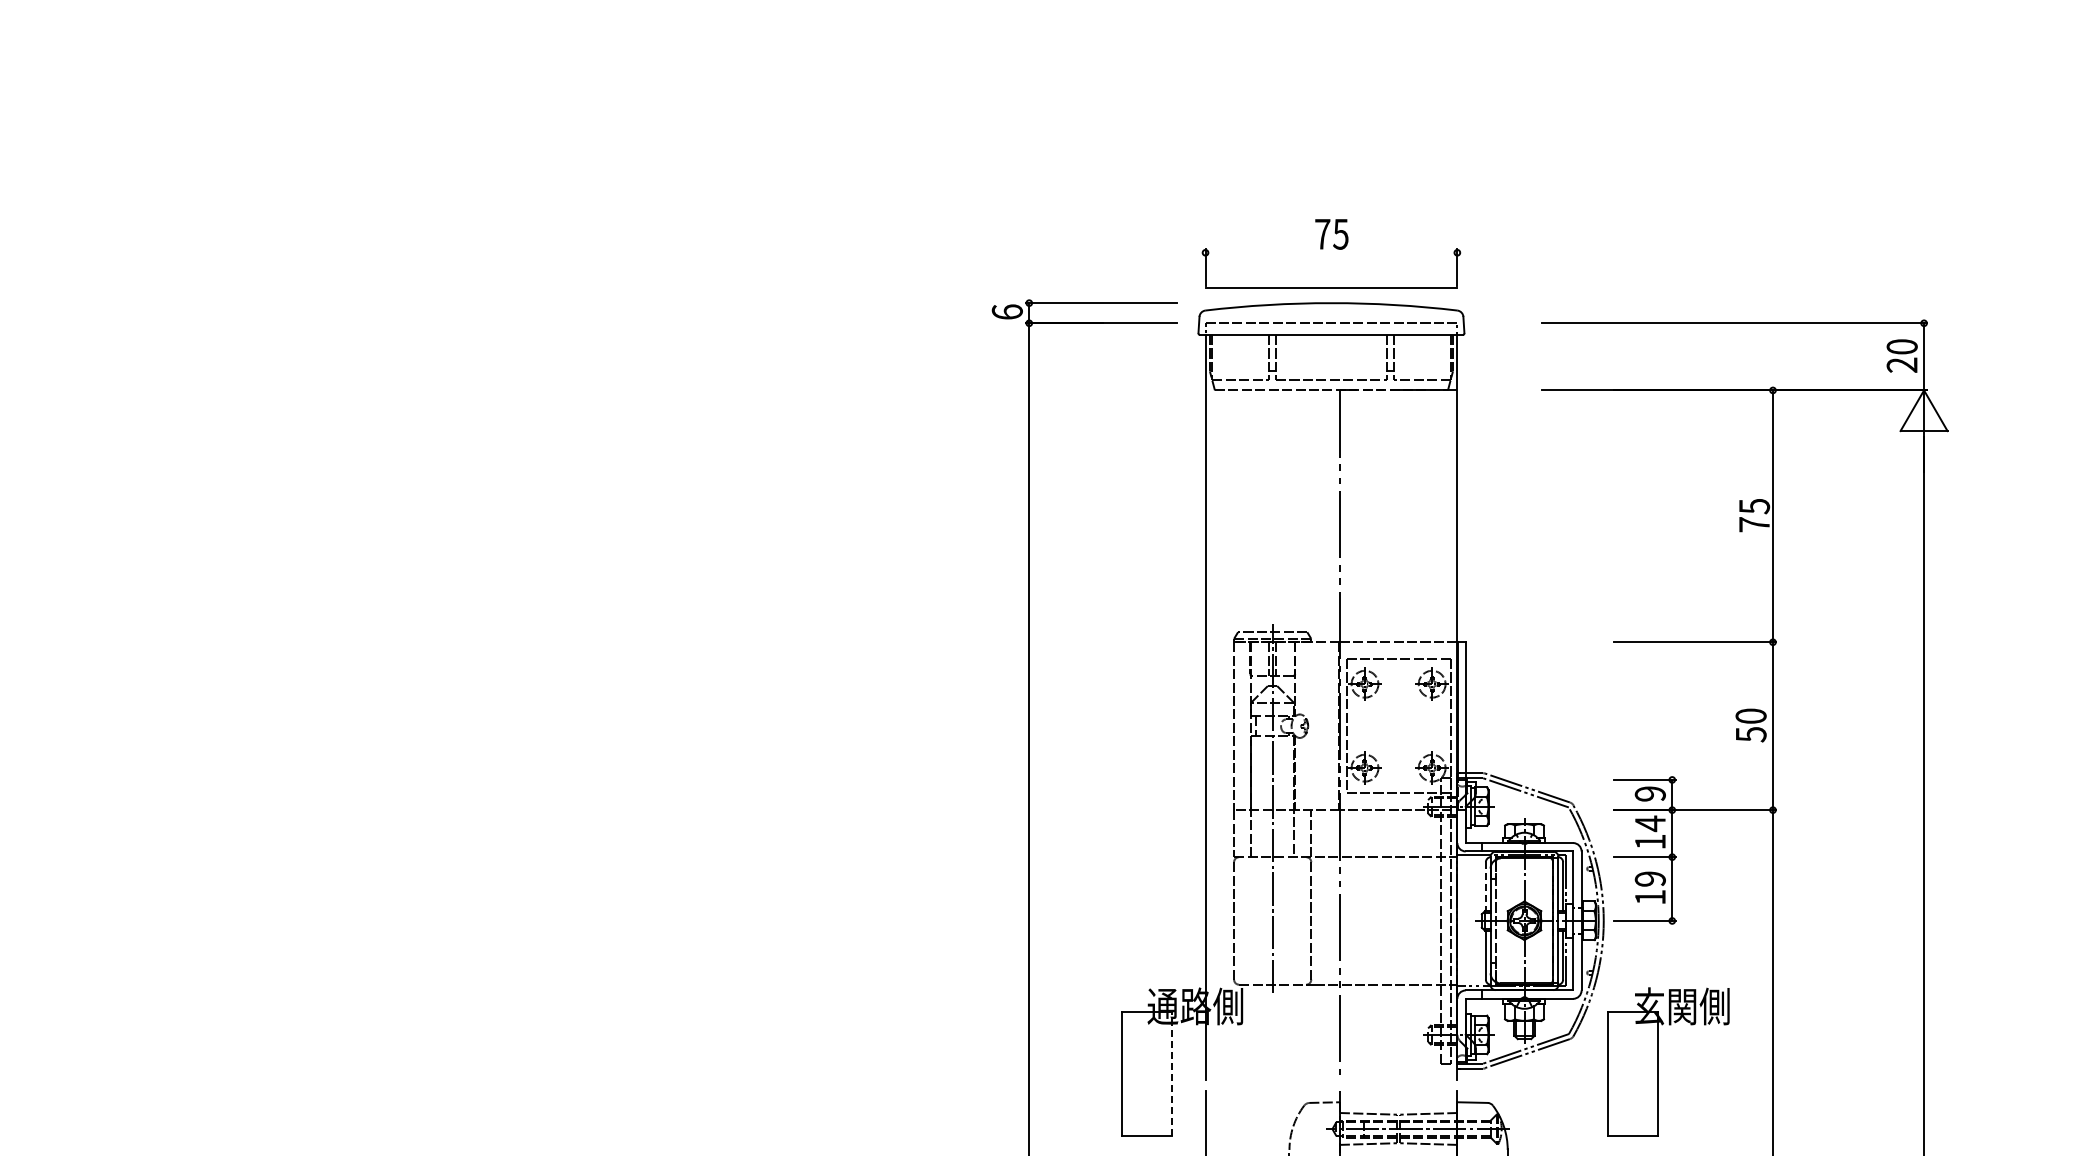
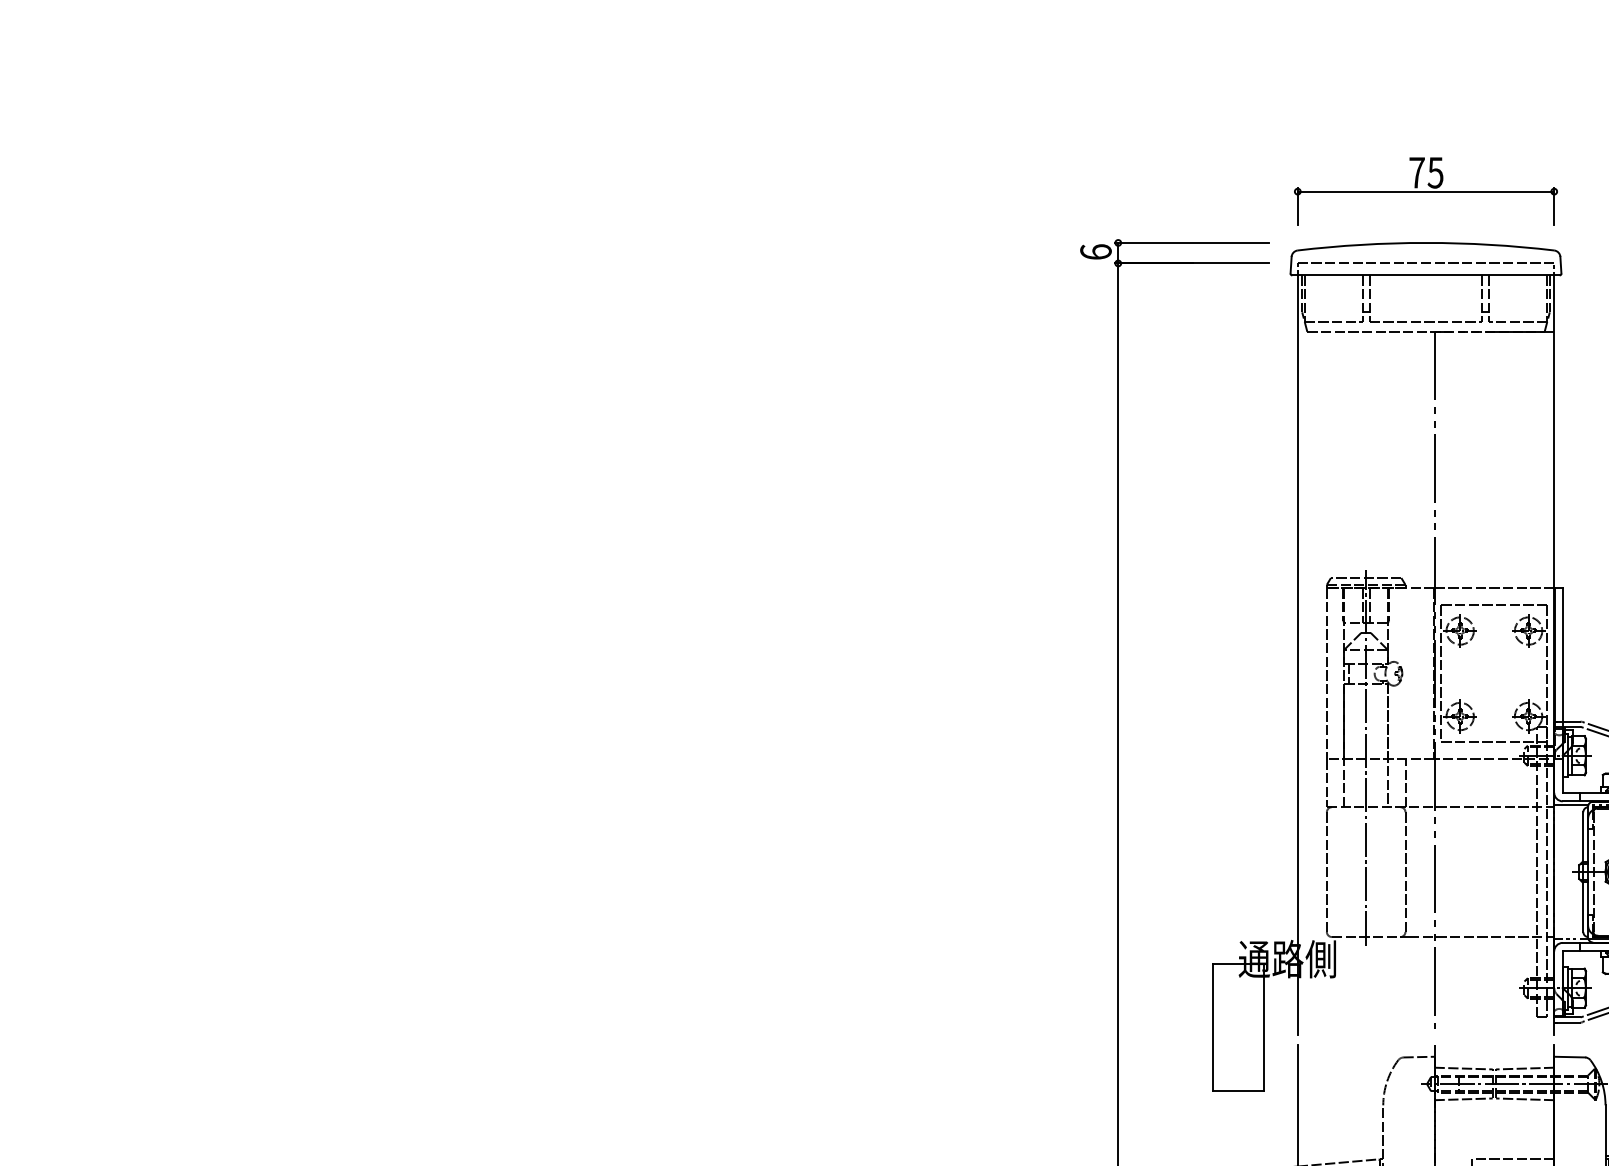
line: (1331, 287) -> (1426, 191), moved
line: (1485, 887) -> (1582, 838), dashed -> solid
line: (1171, 1073) -> (1263, 1027), dashed -> solid

